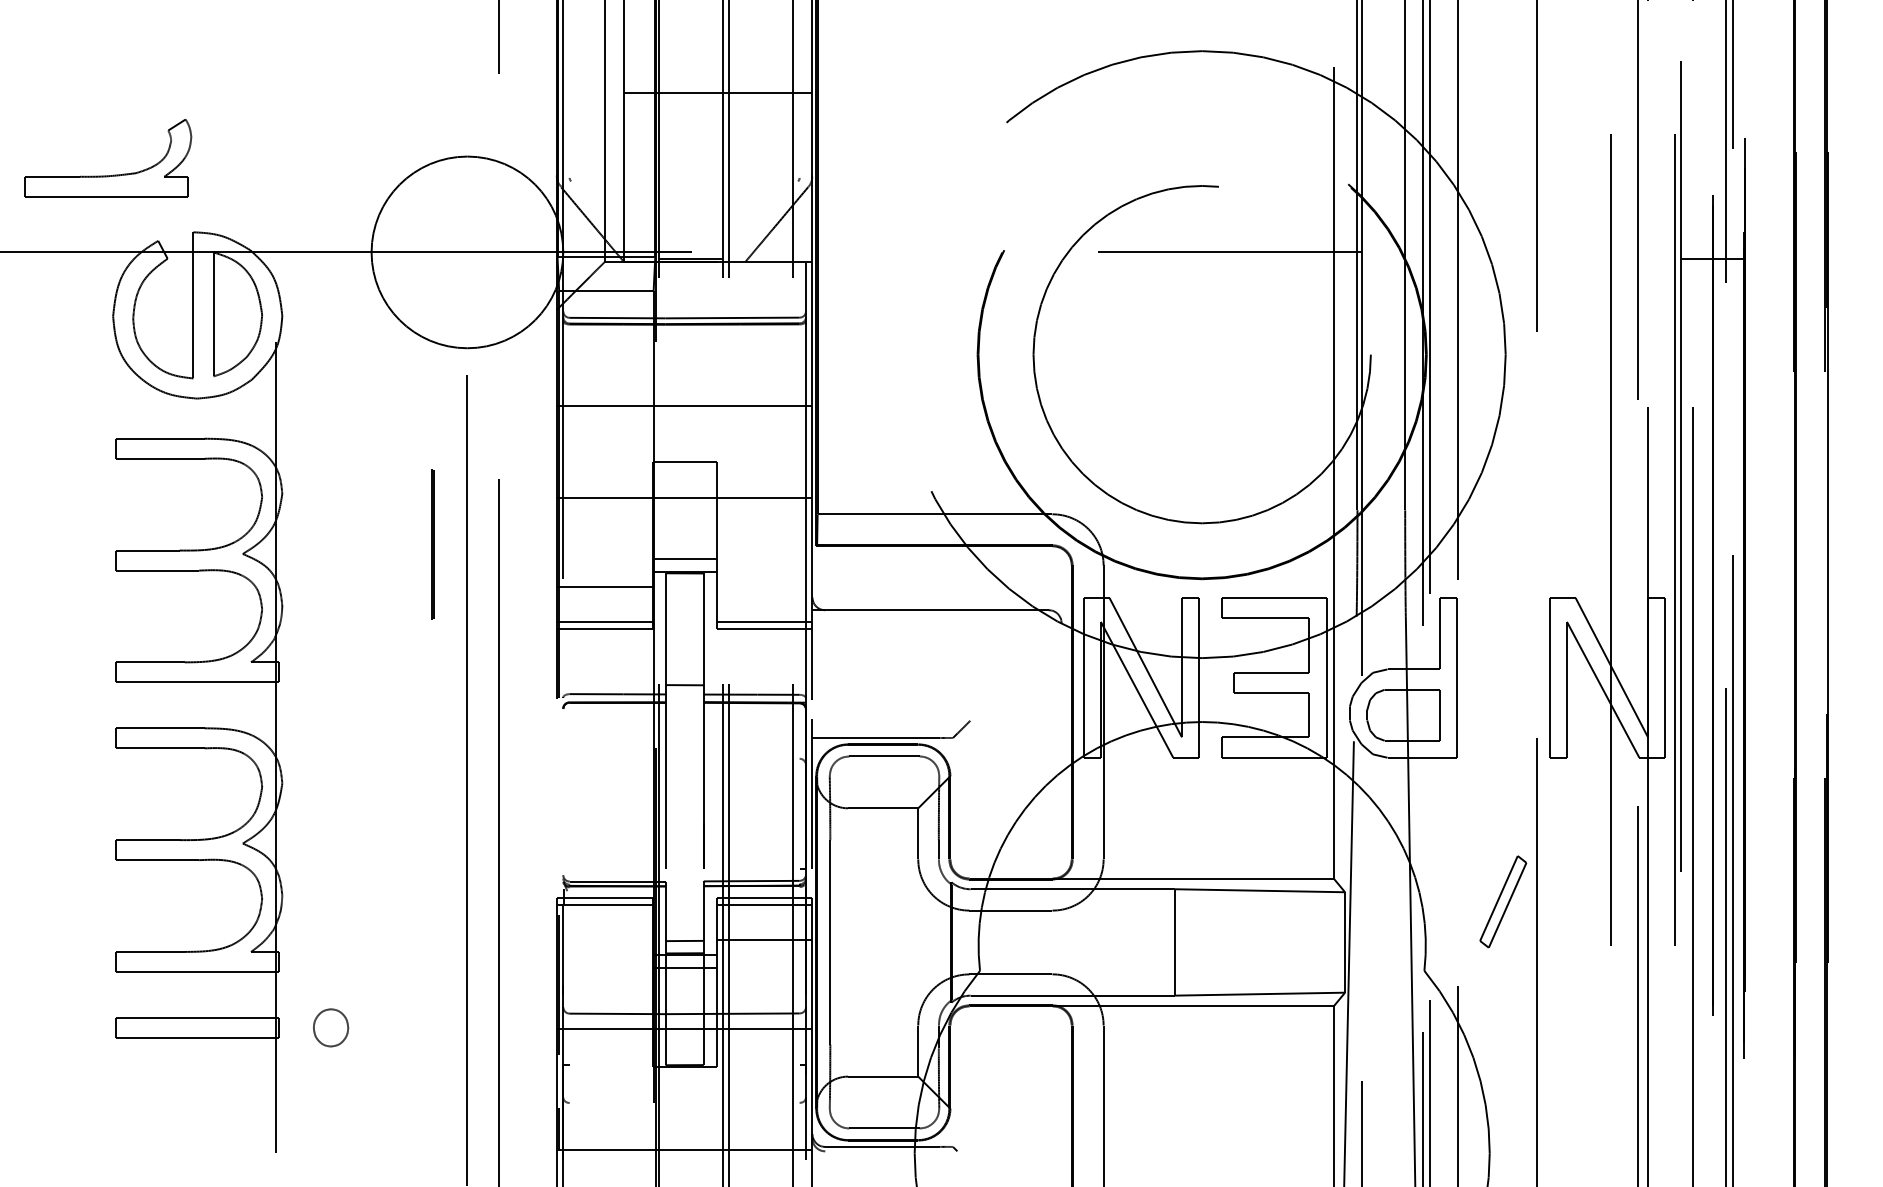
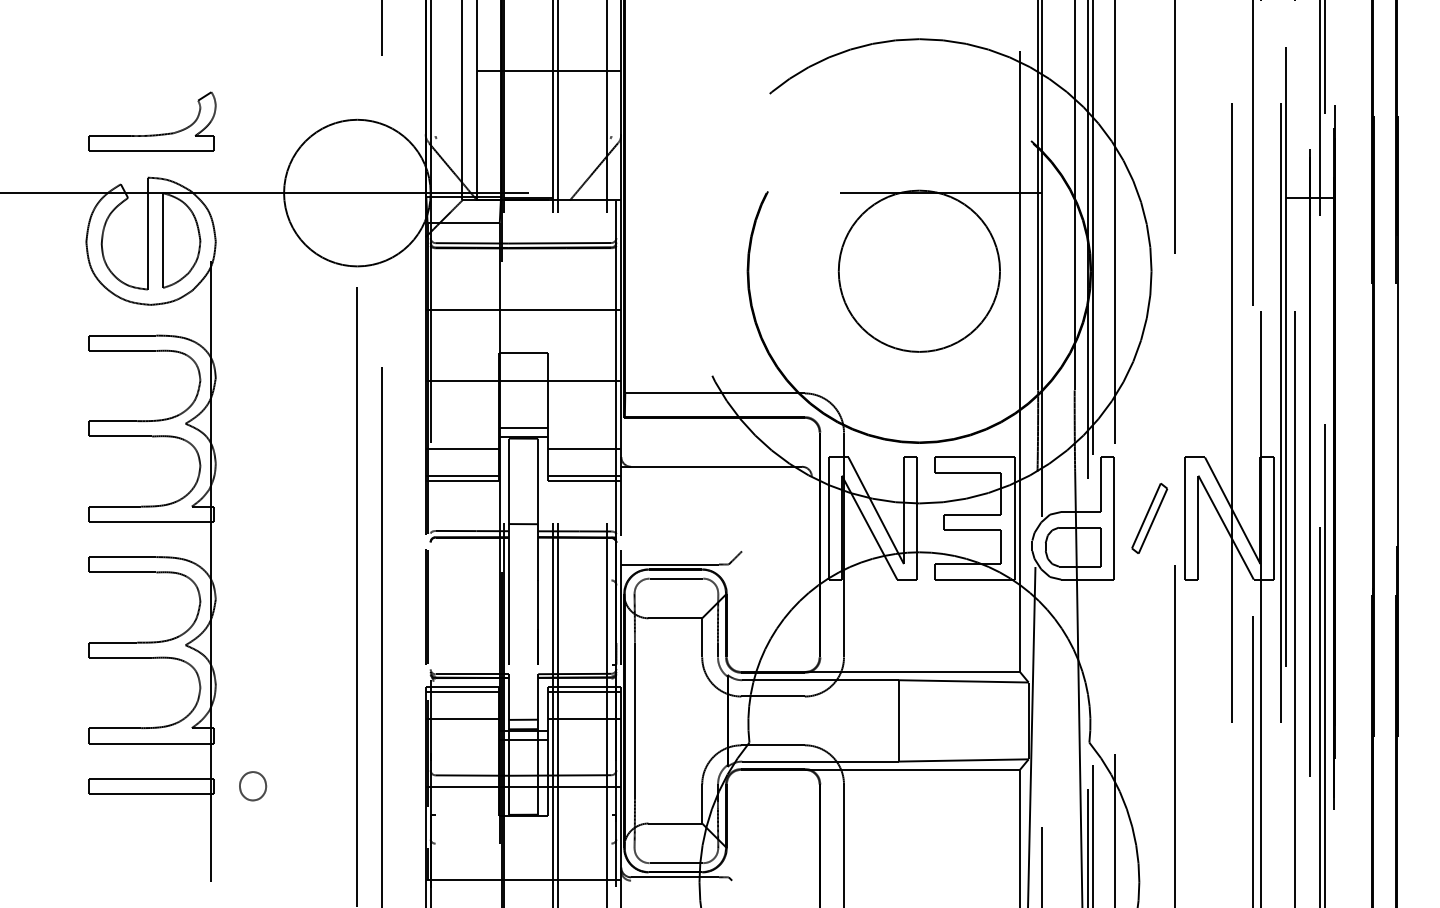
part: (113, 174) -> (156, 134), moved
circle: (1201, 354) -> (918, 271), size x0.62
line: (432, 544) -> (426, 606), moved
line: (764, 586) -> (584, 448), added
part: (1503, 901) -> (1149, 518), moved
line: (604, 940) -> (462, 719), added

